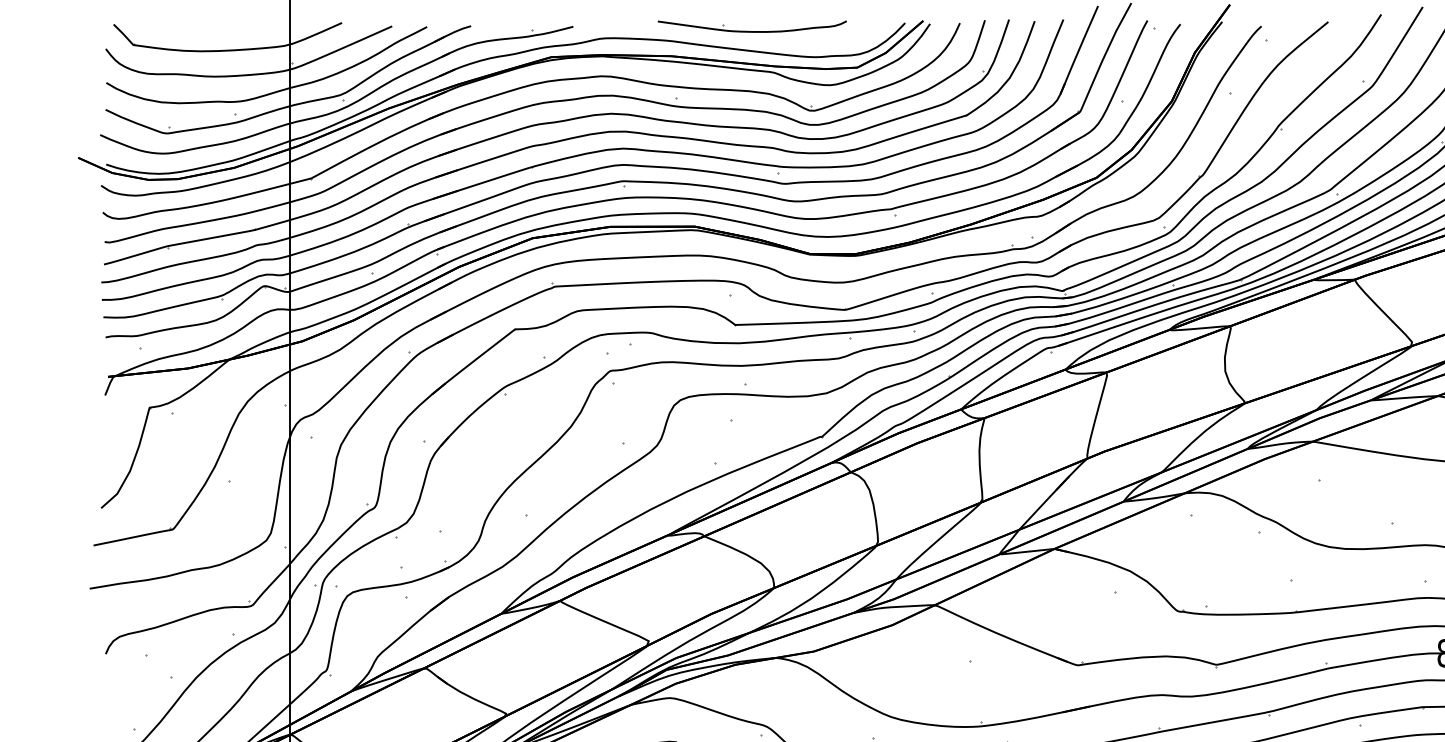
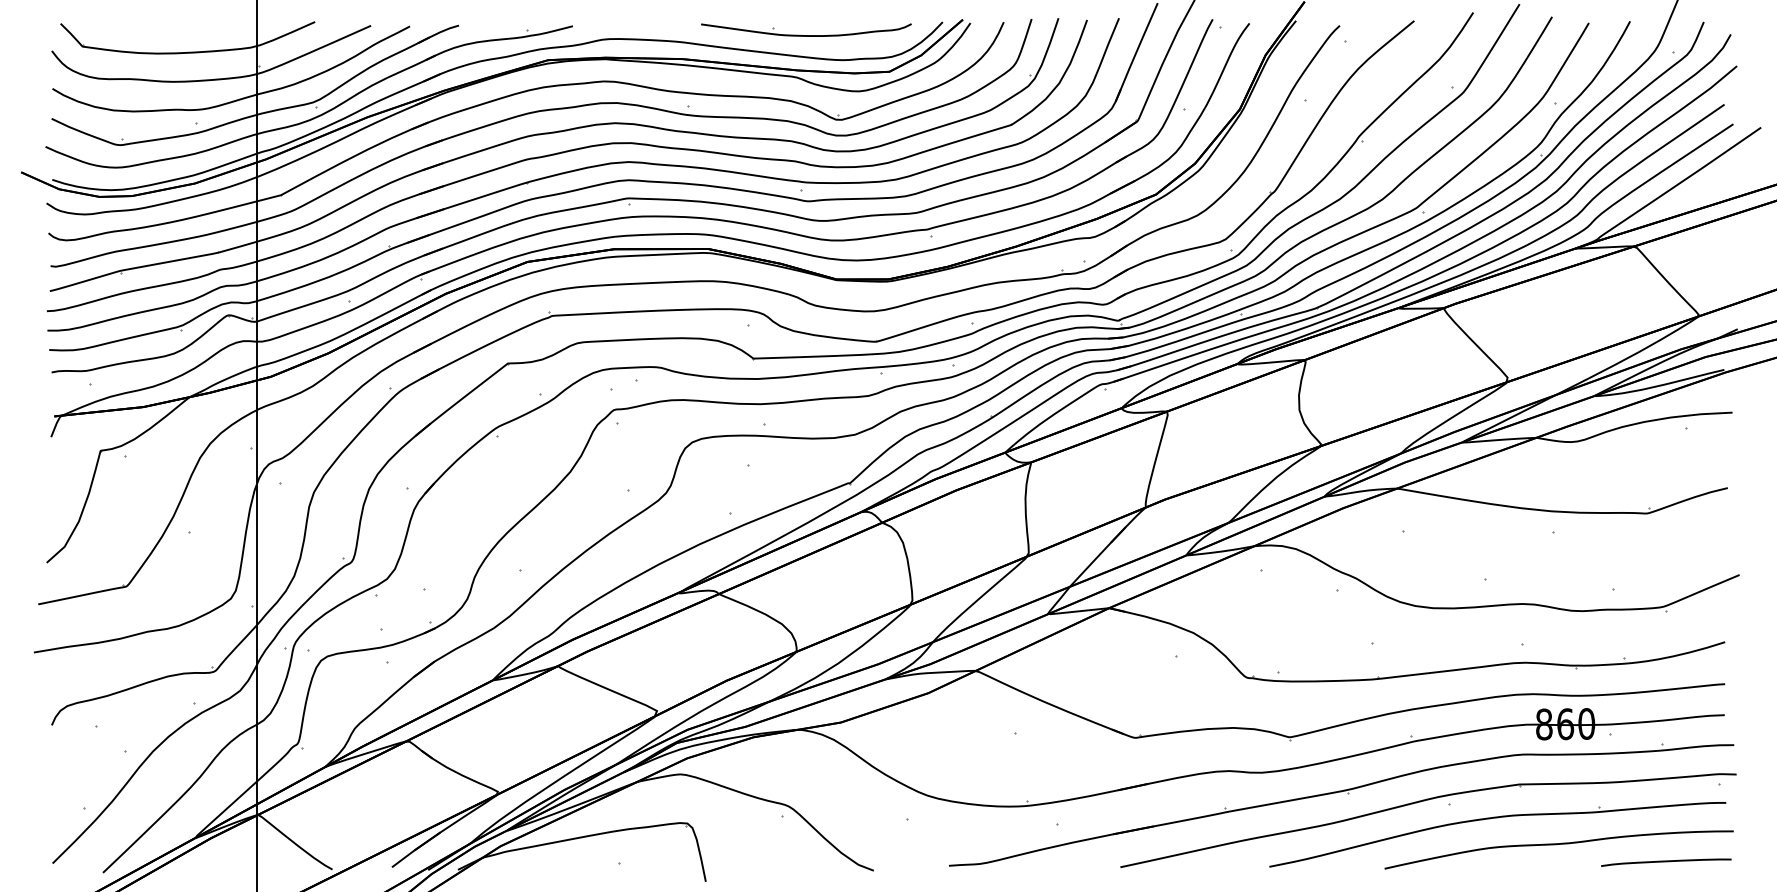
part: (752, 26) -> (806, 29), moved

